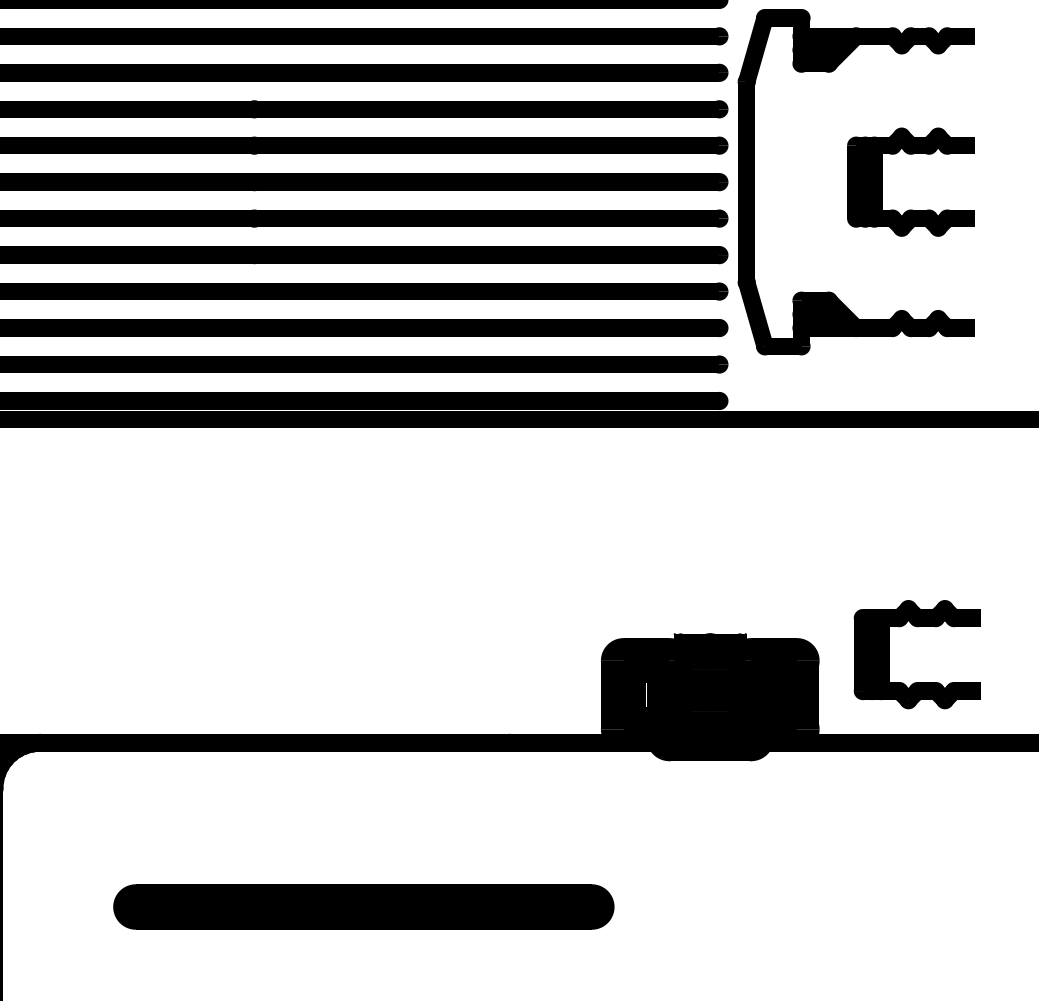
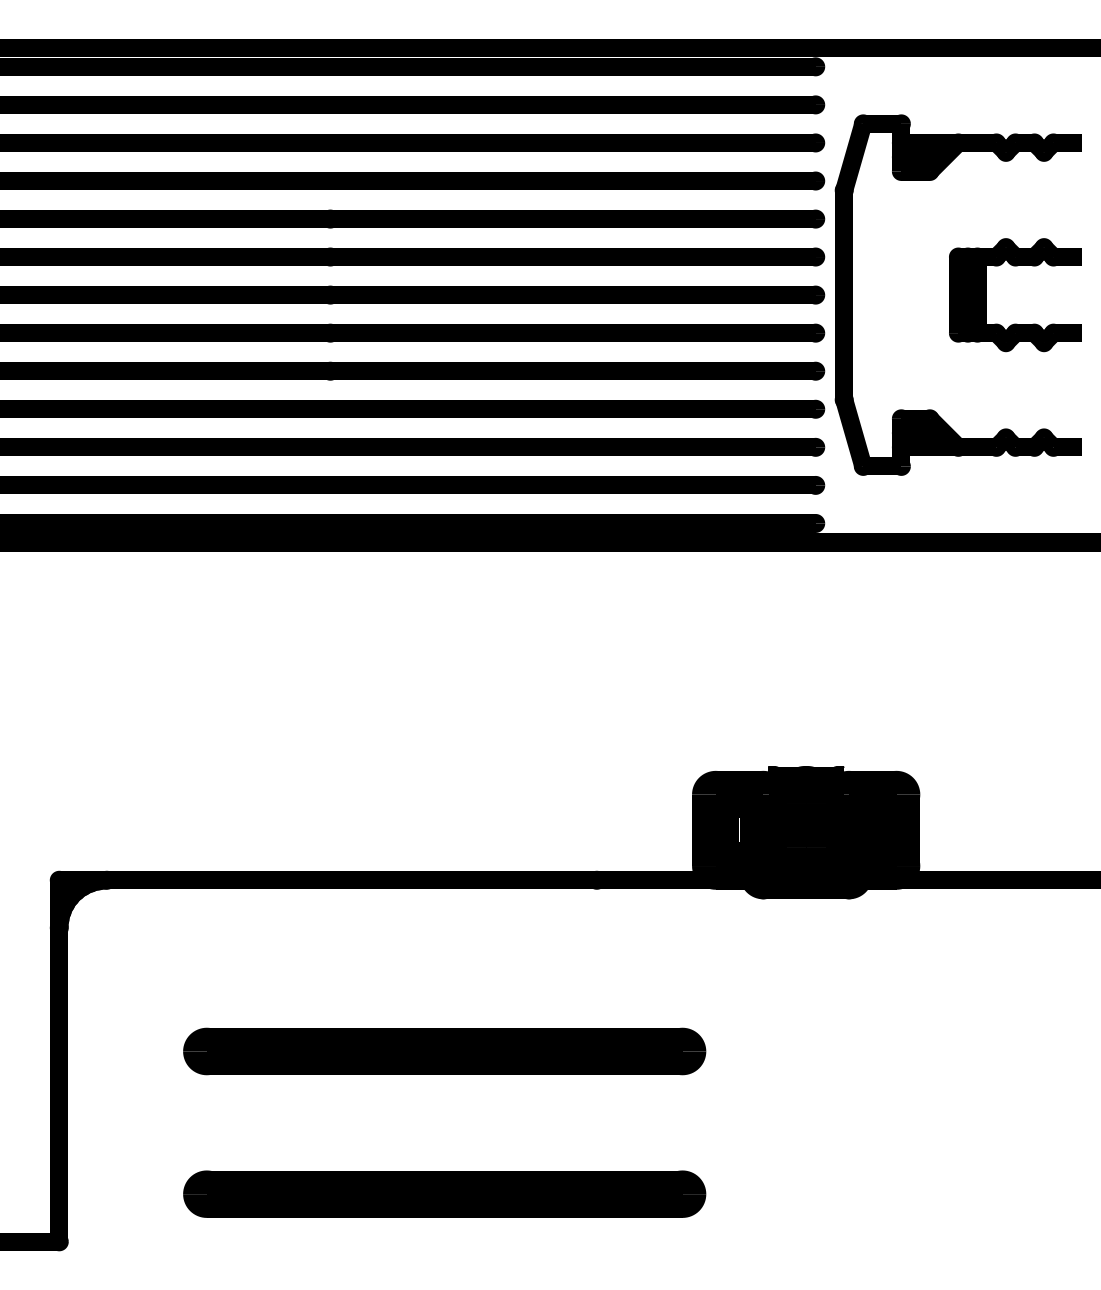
part: (917, 681) -> (1022, 816), removed

